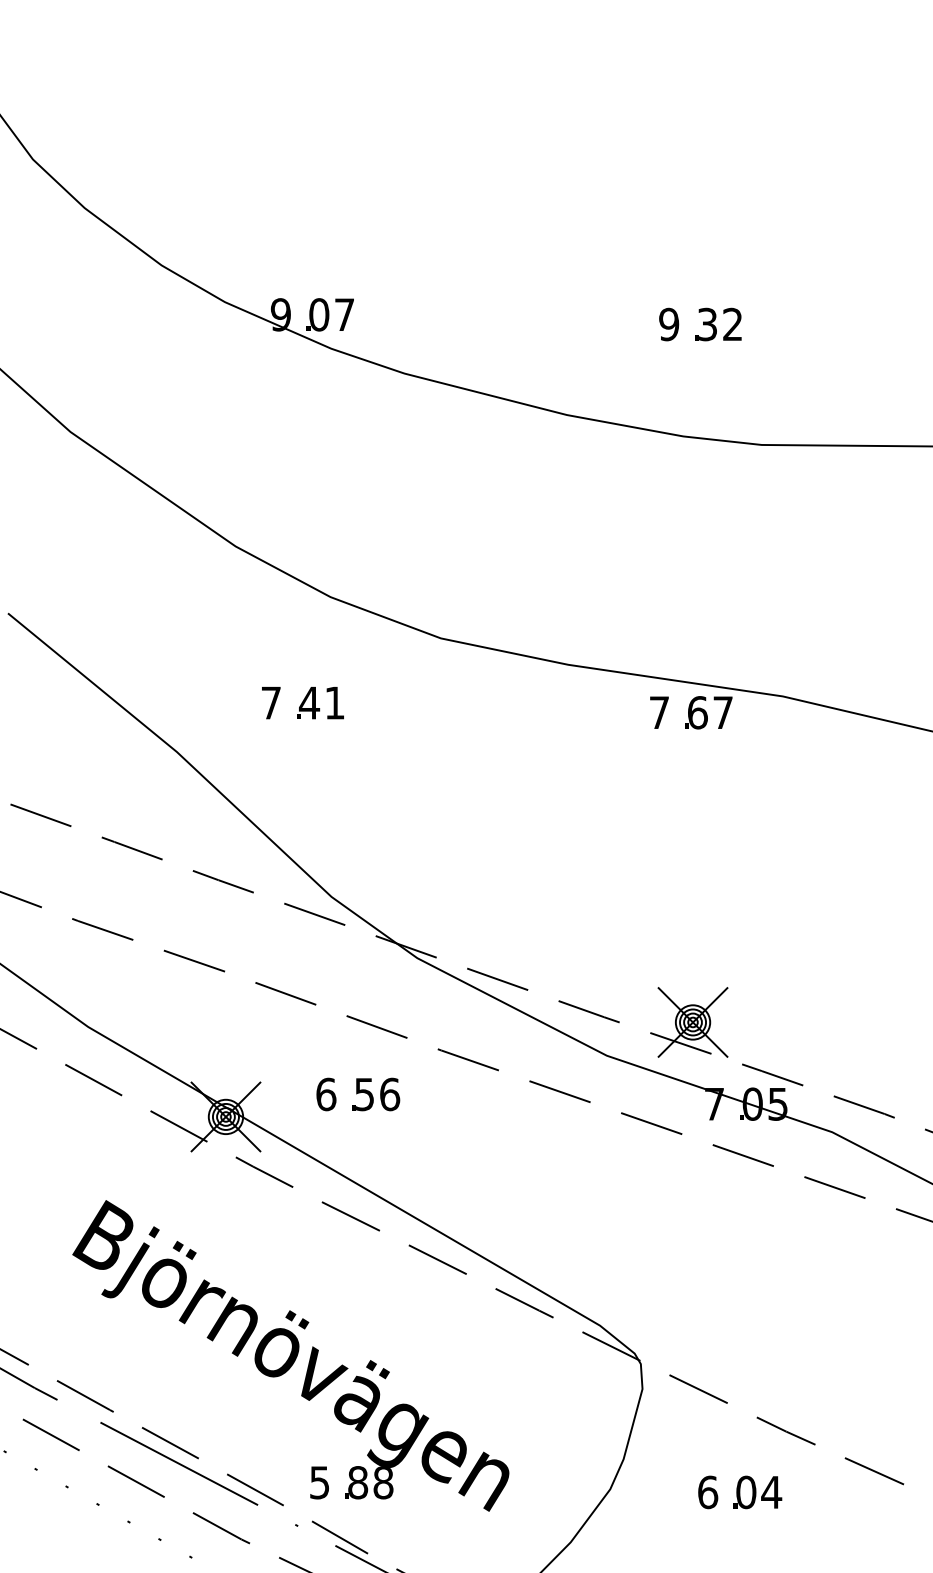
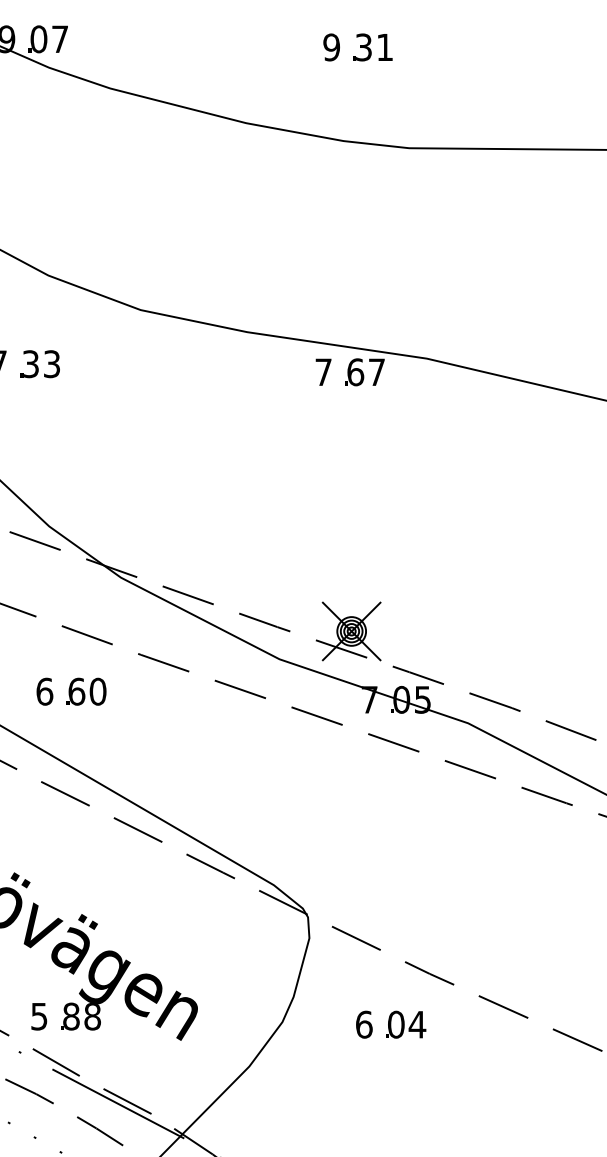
text: (732, 323) -> (384, 46), 32 -> 31
text: (321, 702) -> (40, 363), 41 -> 33
text: (377, 1094) -> (87, 691), 56 -> 60

